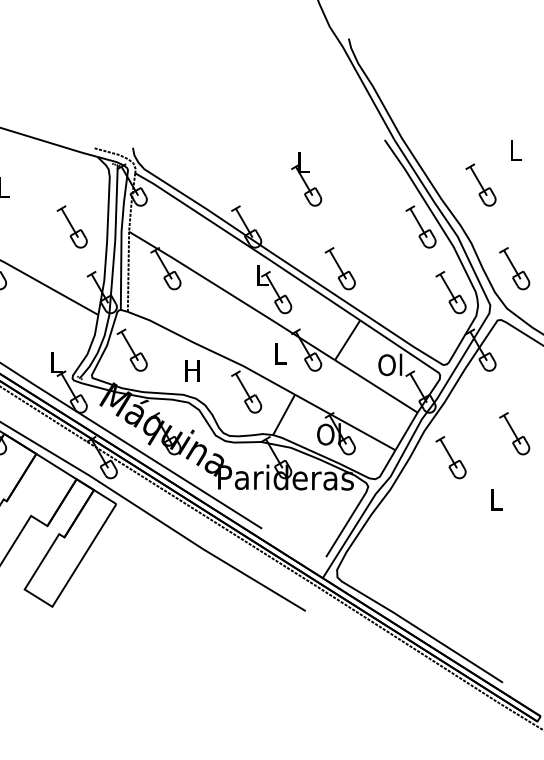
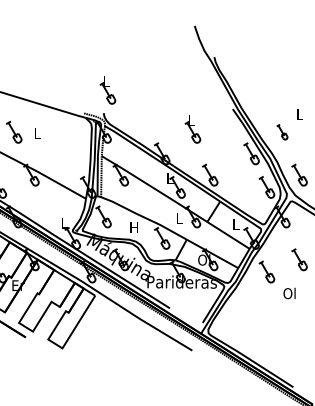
part: (140, 103) -> (107, 90), added
part: (481, 183) -> (282, 131), size x0.7
part: (71, 226) -> (72, 153), removed
text: (389, 365) -> (235, 224), Ol -> L
text: (495, 499) -> (289, 293), L -> Ol

